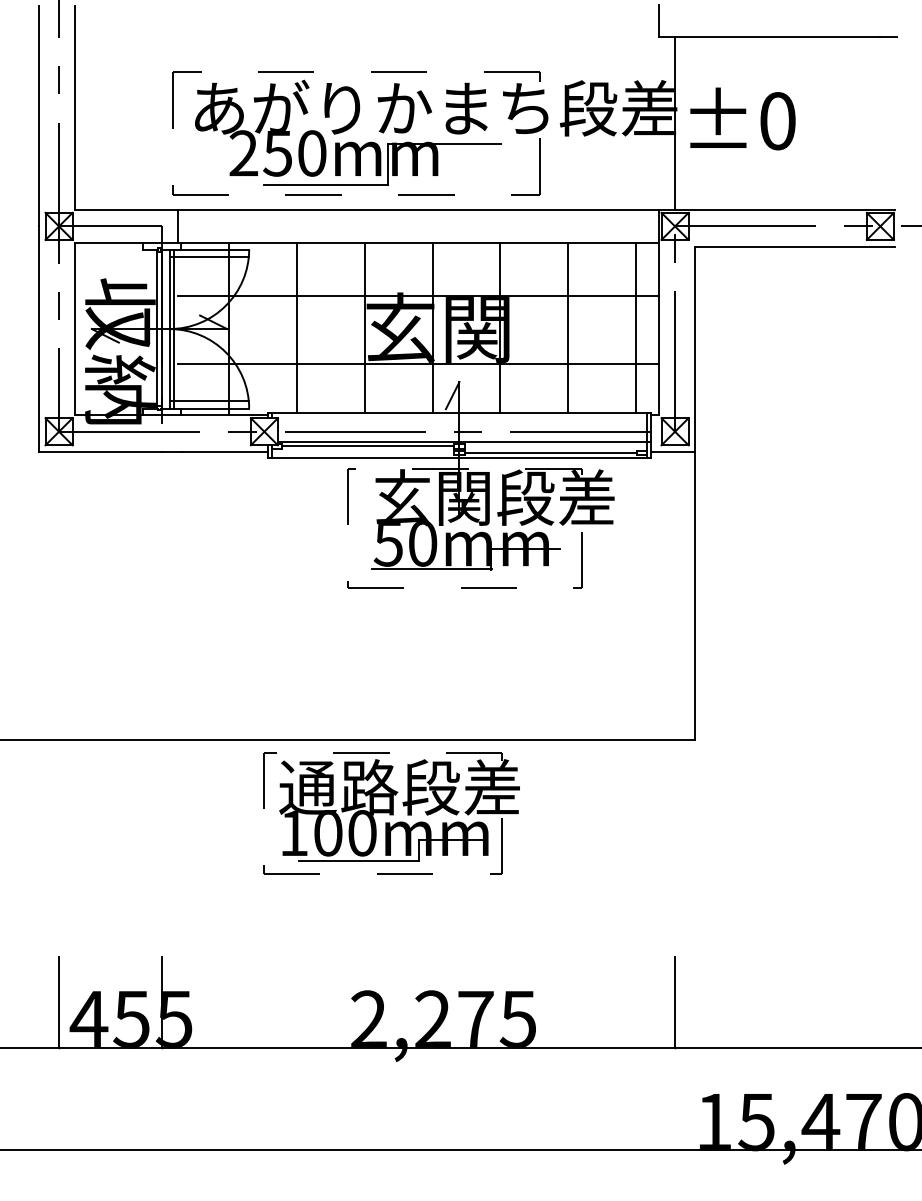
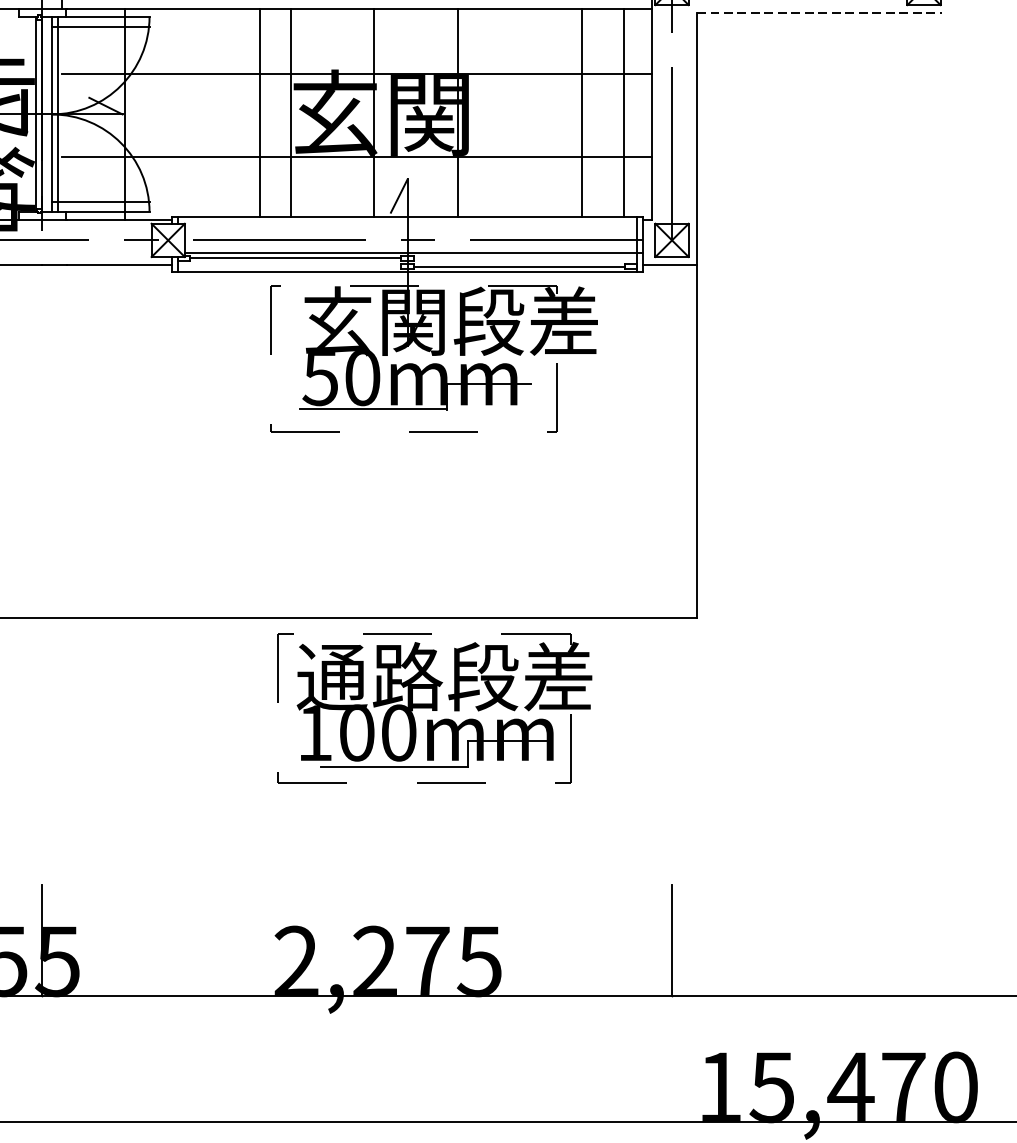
line: (795, 246) -> (819, 13), solid -> dashed
line: (297, 327) -> (260, 112), moved
line: (567, 327) -> (581, 112), moved
part: (391, 813) -> (434, 708), moved

